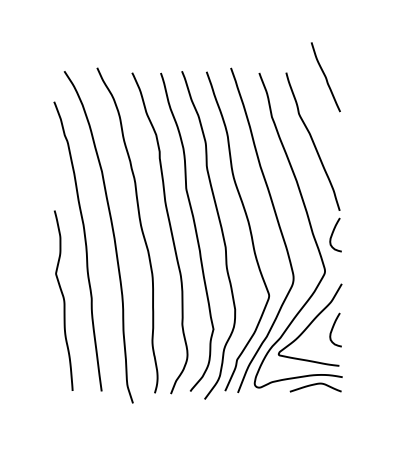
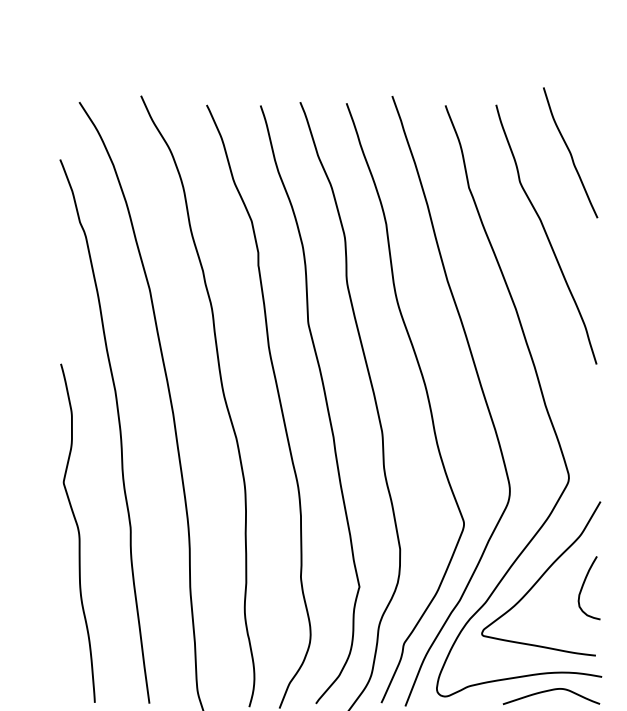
curve: (325, 77) -> (569, 153), moved
curve: (333, 233) -> (584, 406), removed

